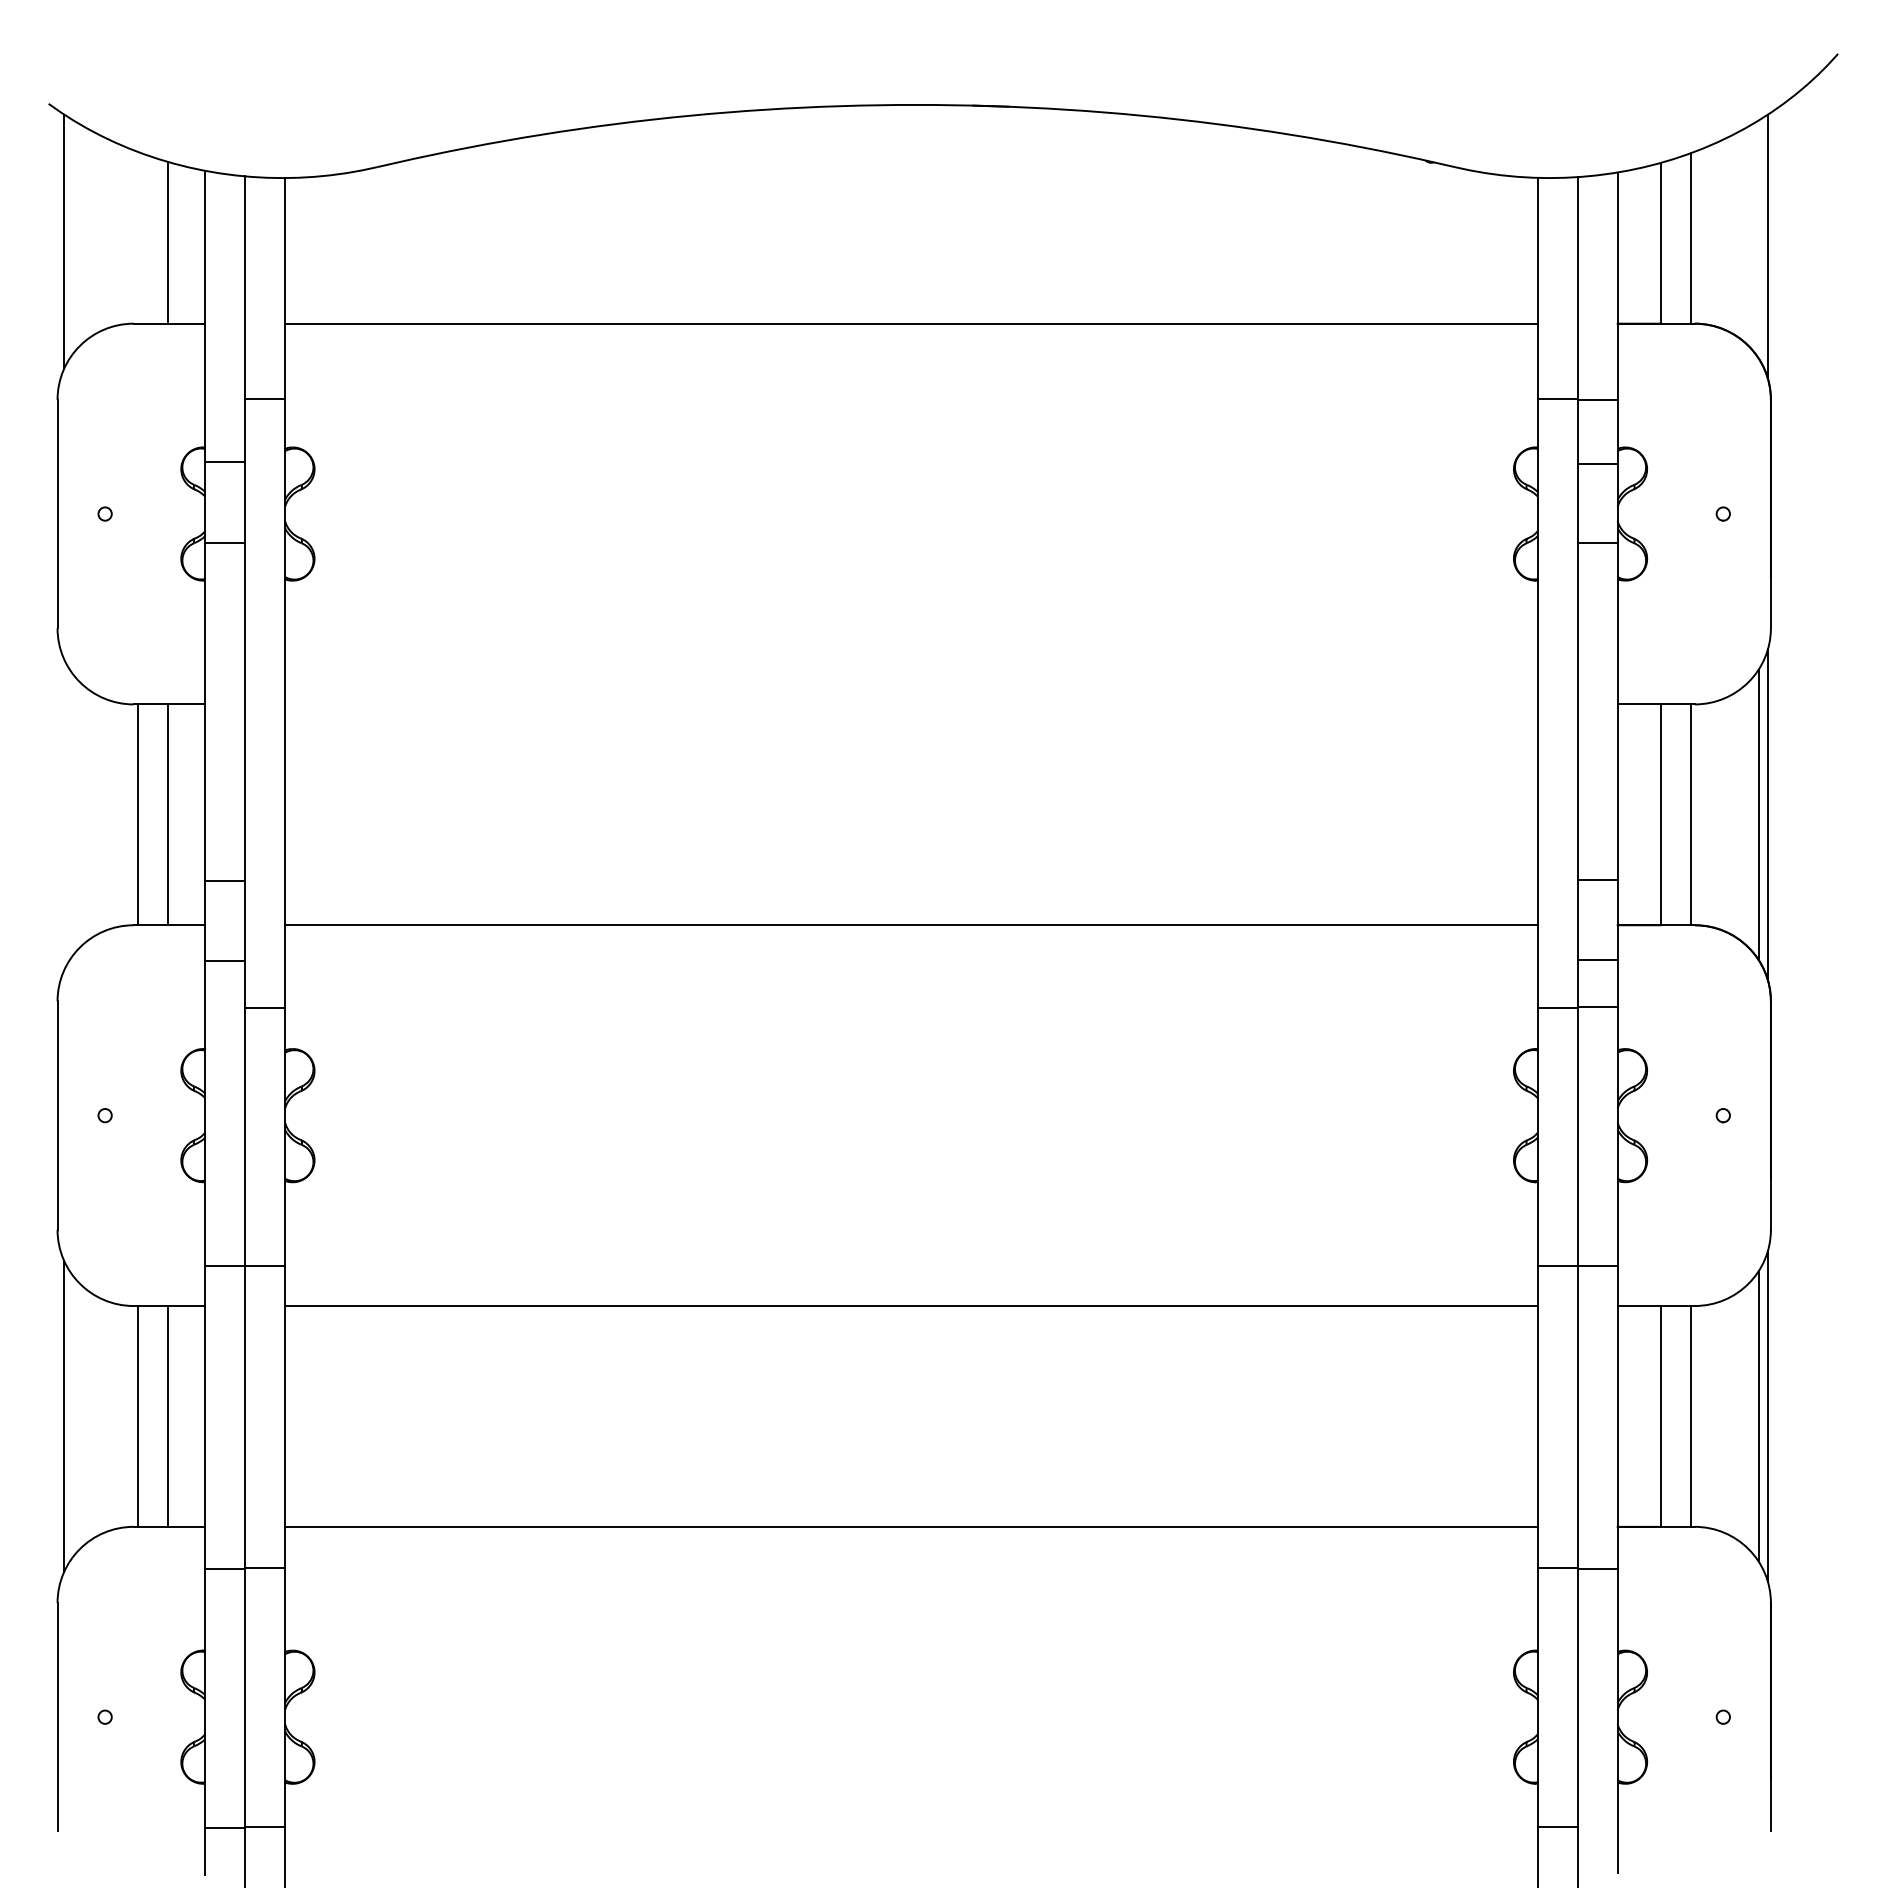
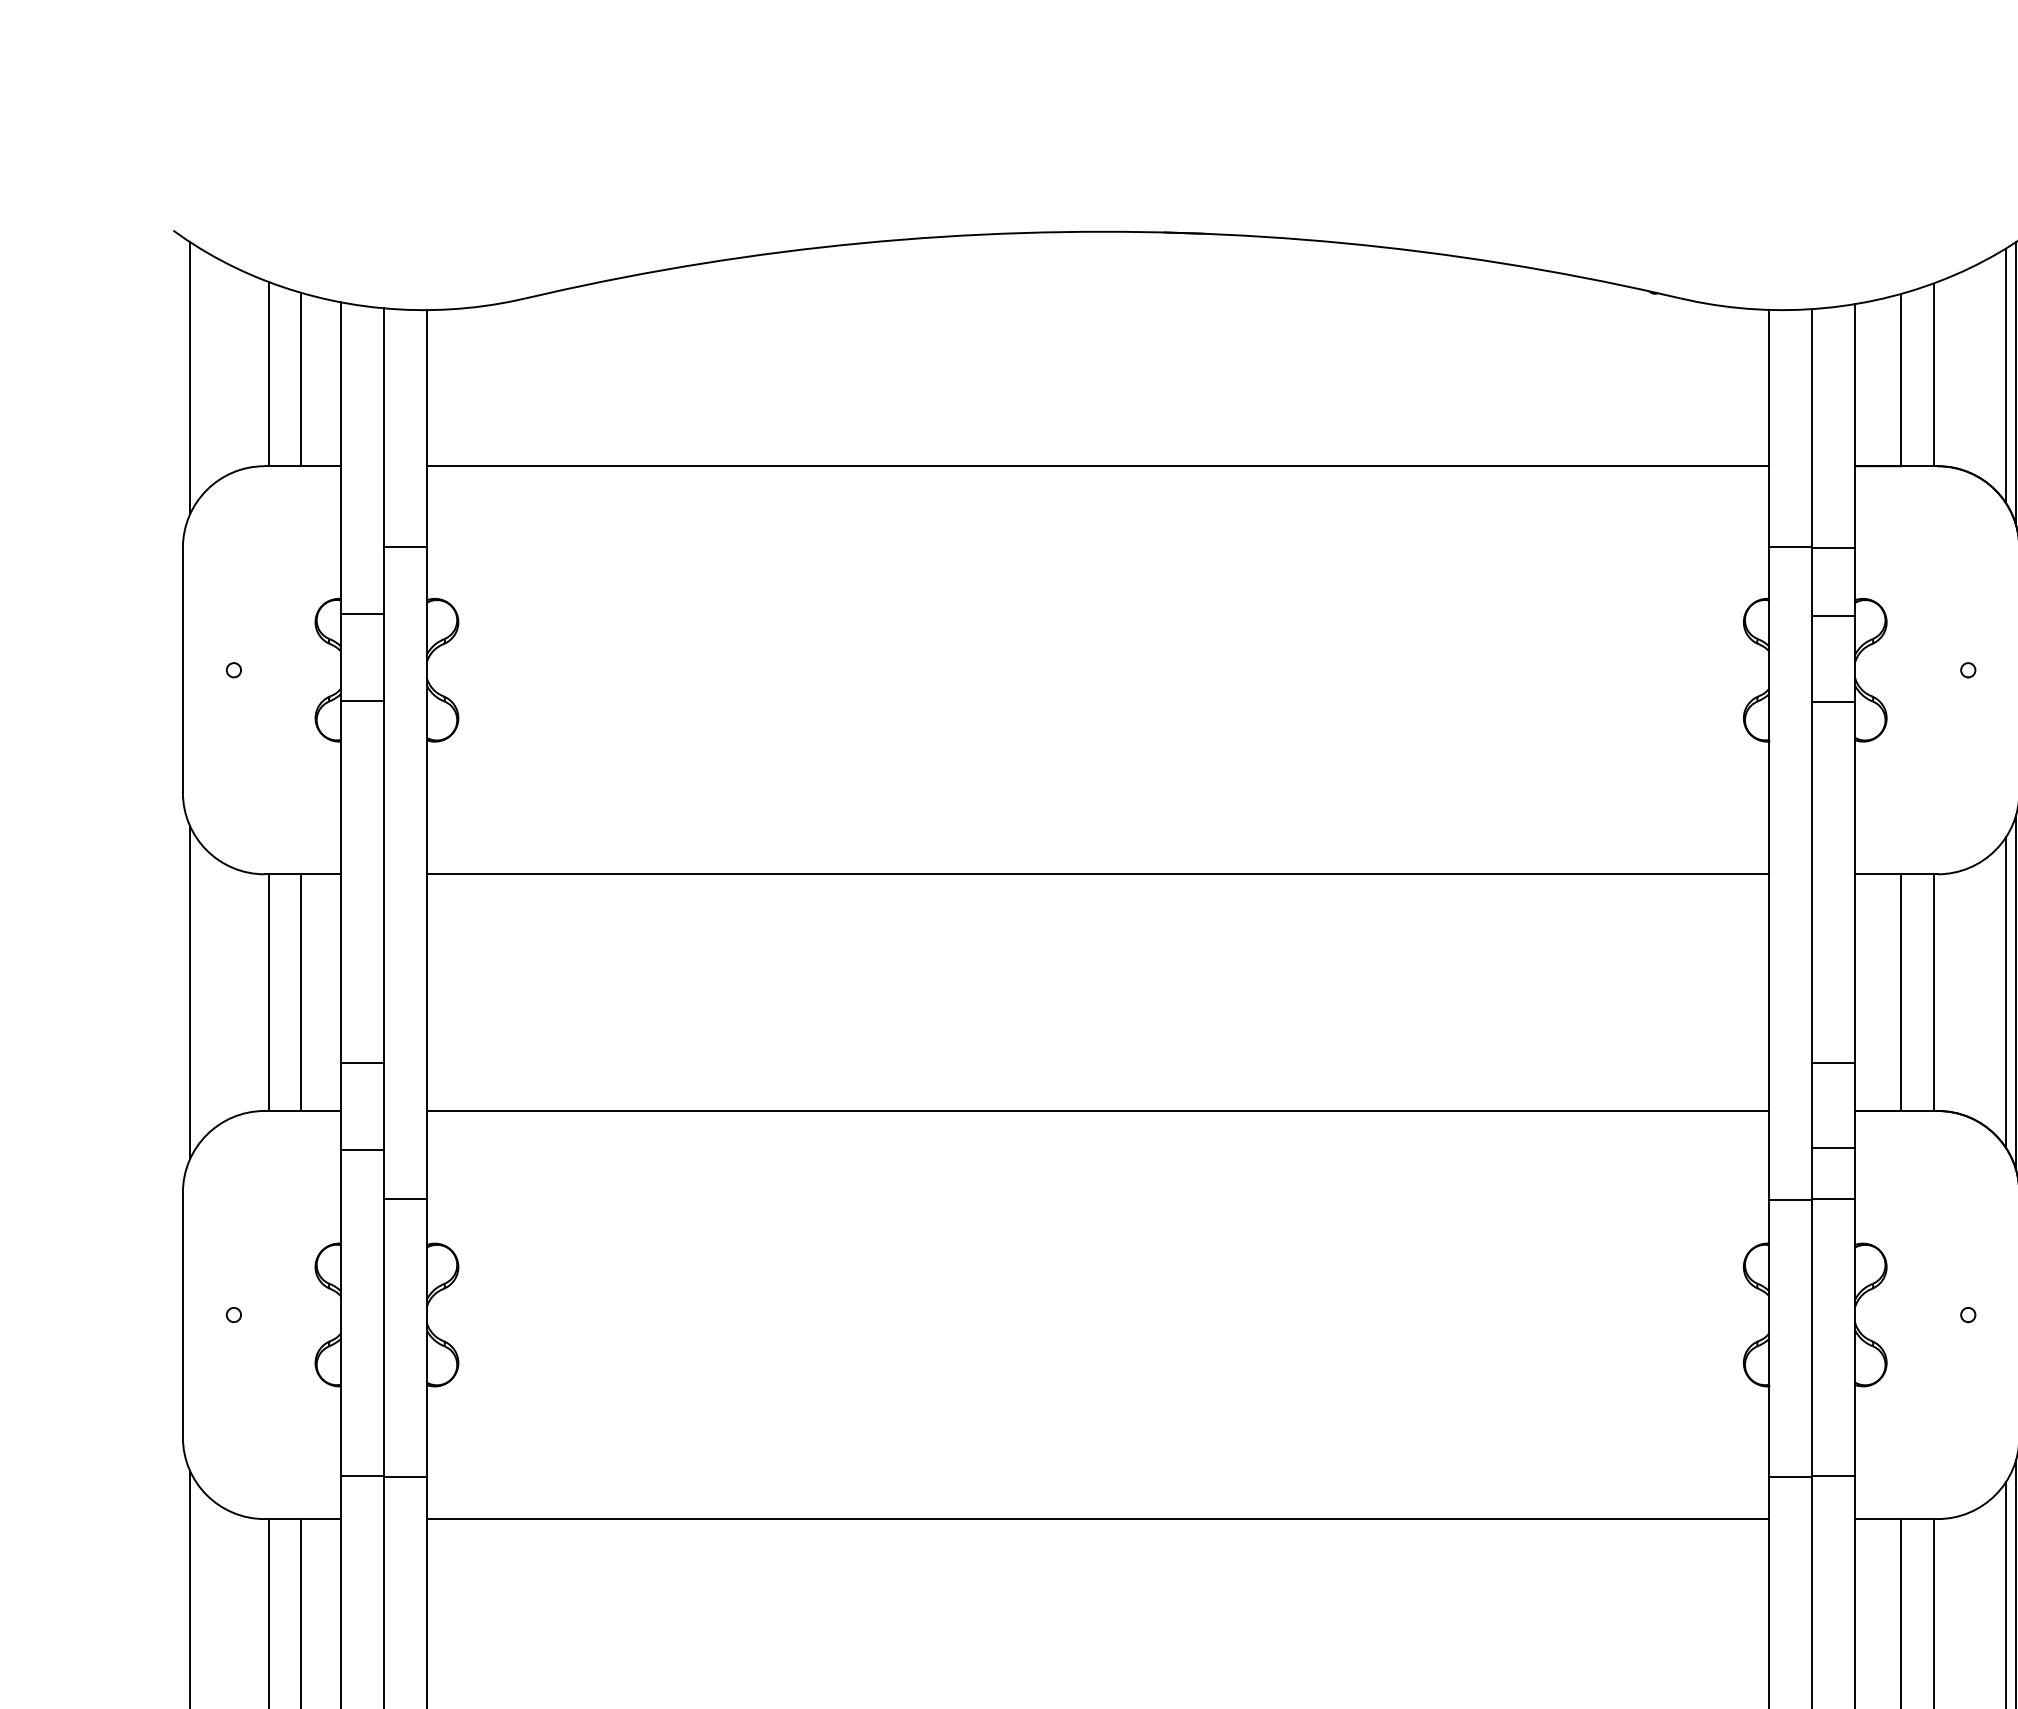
line: (137, 237) -> (268, 373), added
line: (1758, 239) -> (2005, 375), added
line: (911, 704) -> (1098, 874), added
line: (64, 814) -> (190, 992), added

